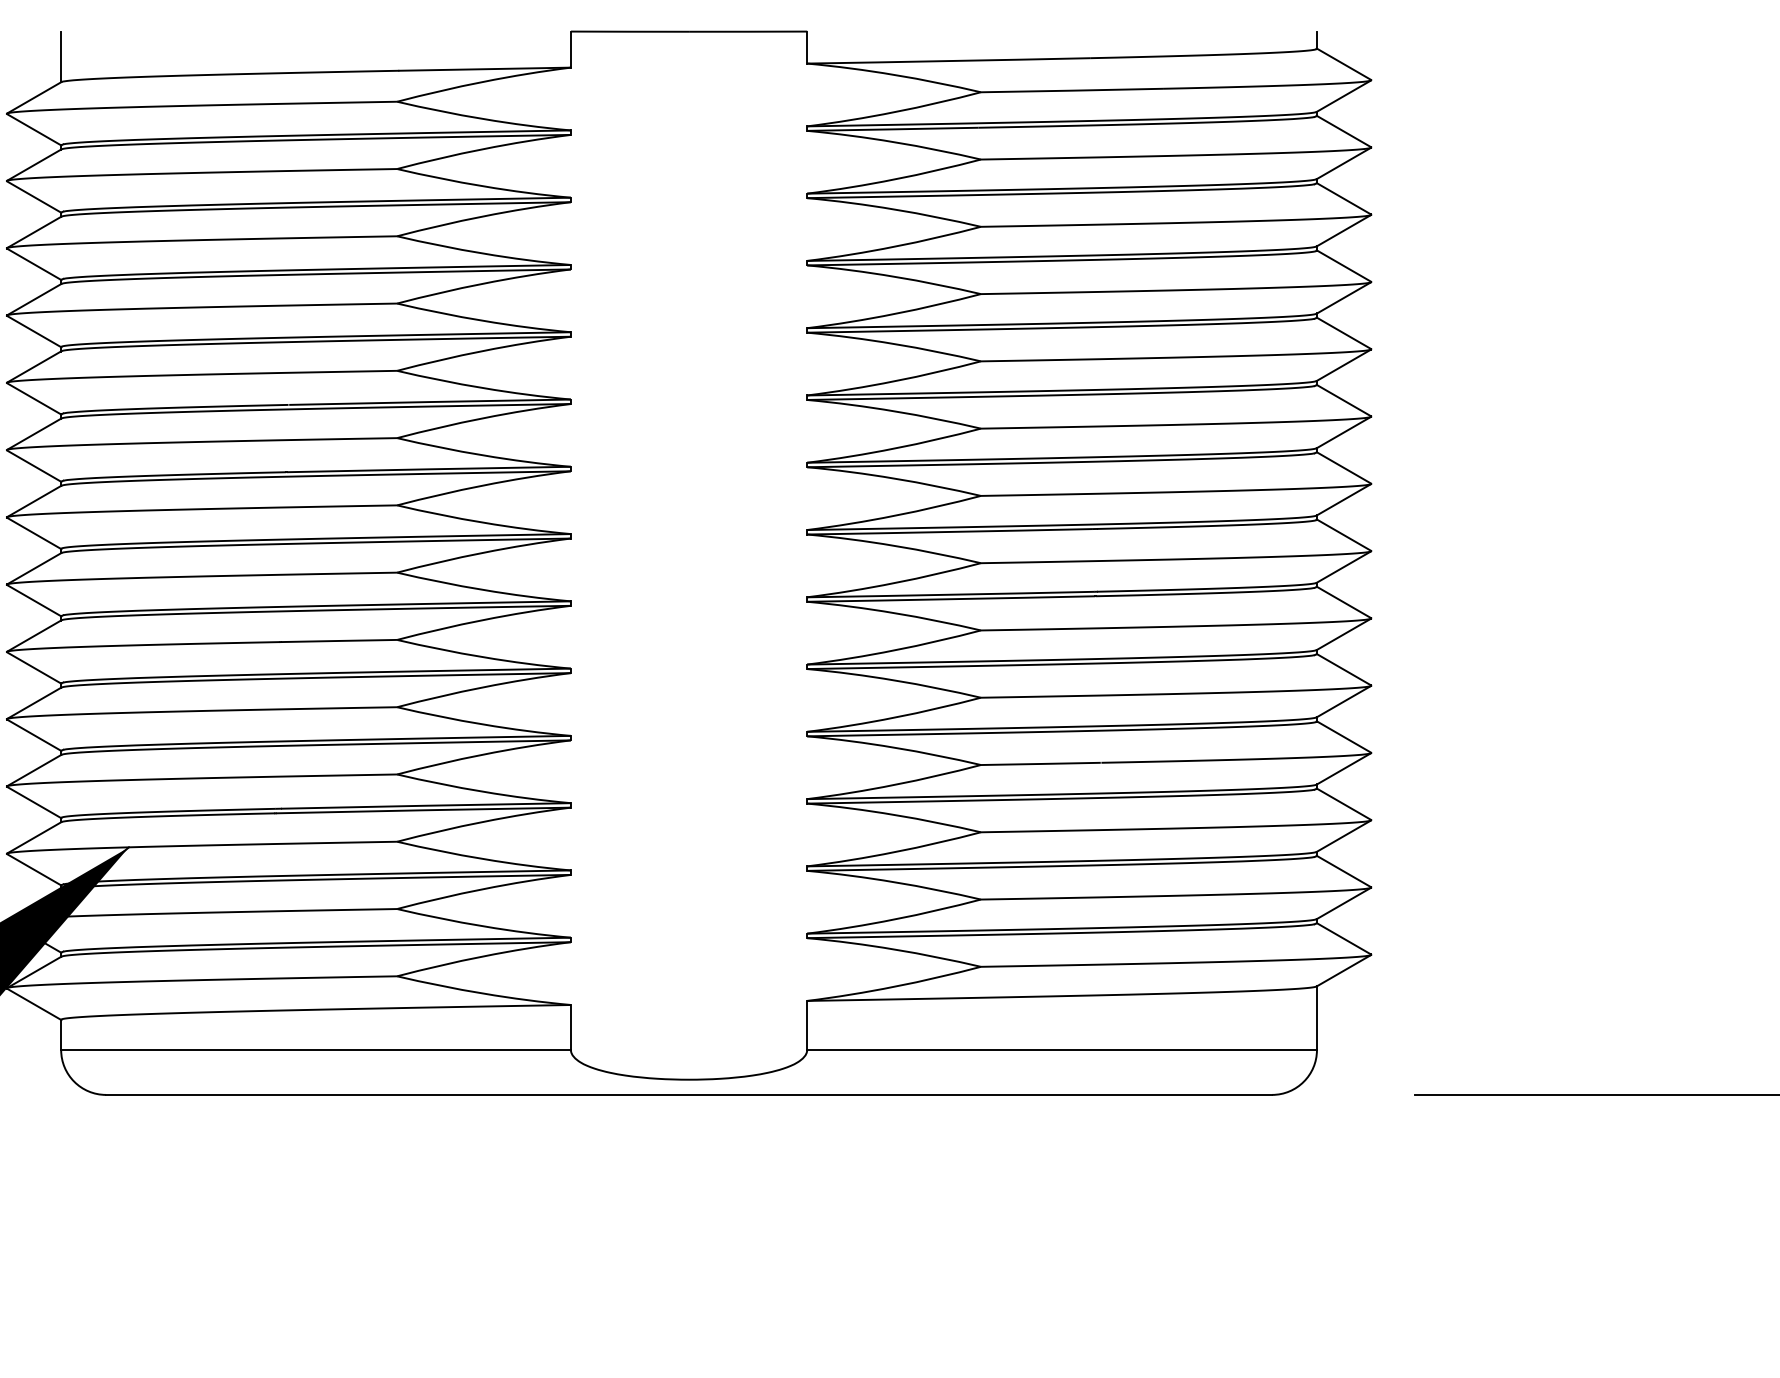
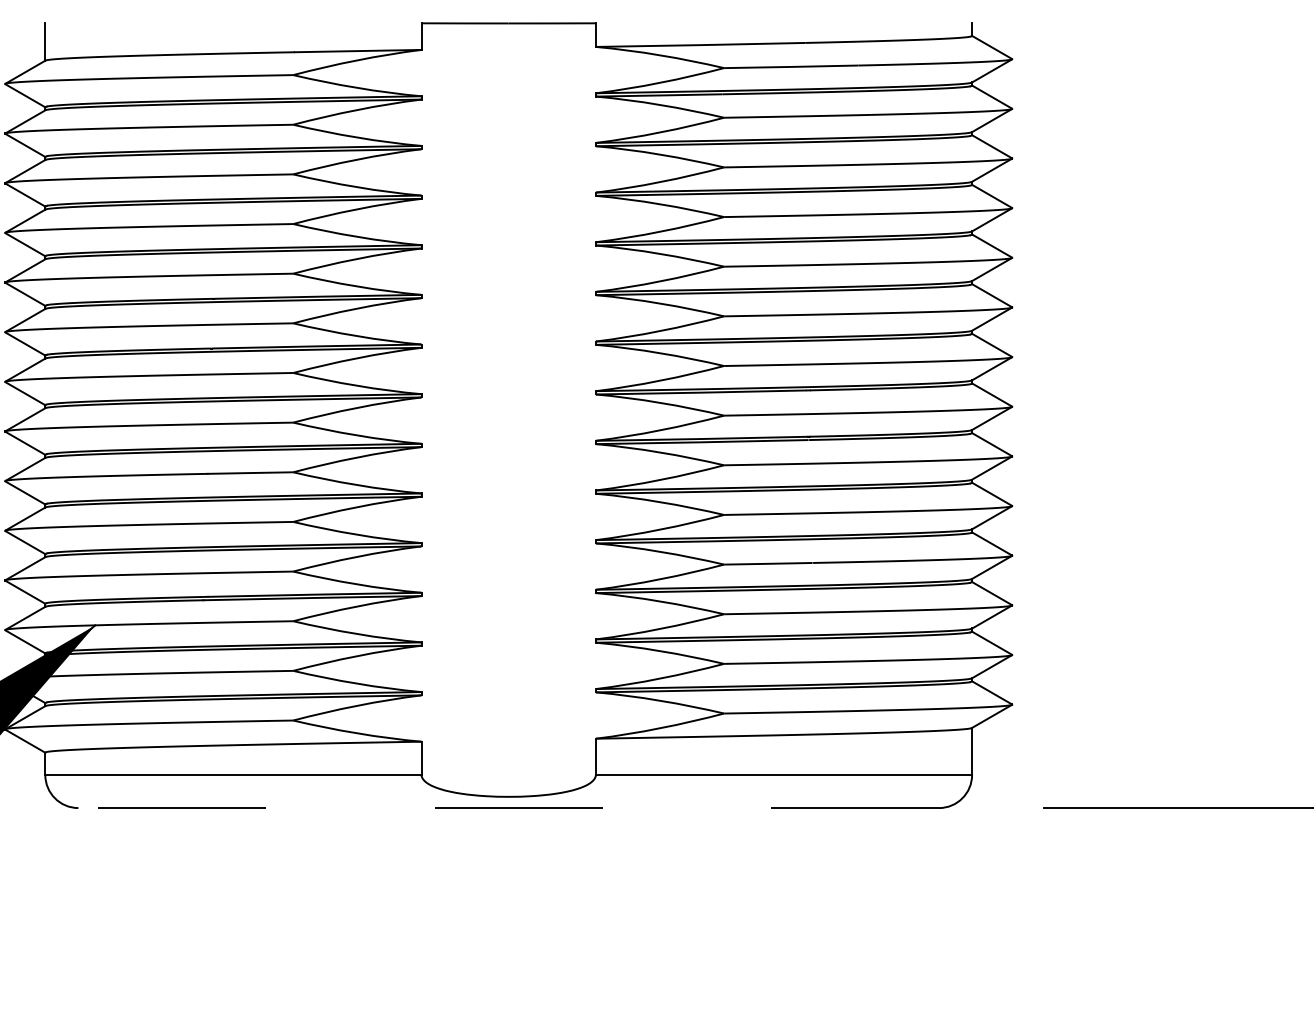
line: (688, 1095) -> (508, 808), solid -> dashed

